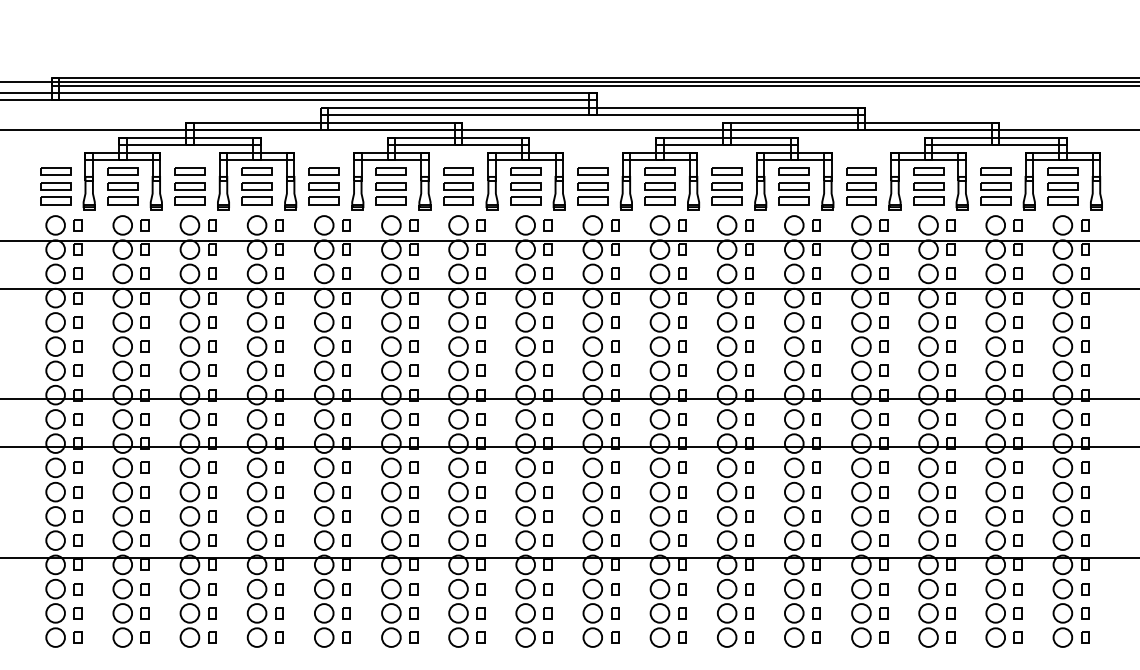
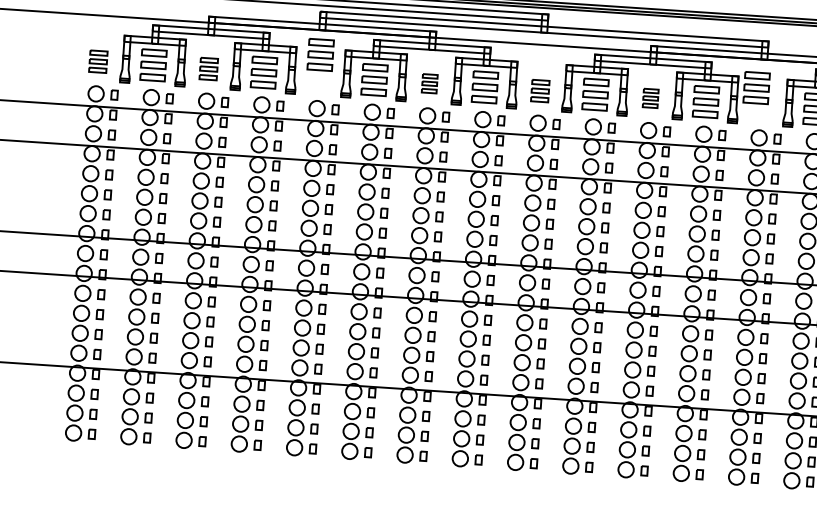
part: (55, 186) -> (98, 61), size x0.7
part: (189, 186) -> (208, 69), size x0.7
part: (323, 186) -> (320, 55), moved
part: (458, 186) -> (429, 83), size x0.6
part: (592, 186) -> (539, 91), size x0.7
part: (726, 186) -> (650, 98), size x0.6
part: (861, 186) -> (756, 88), moved

